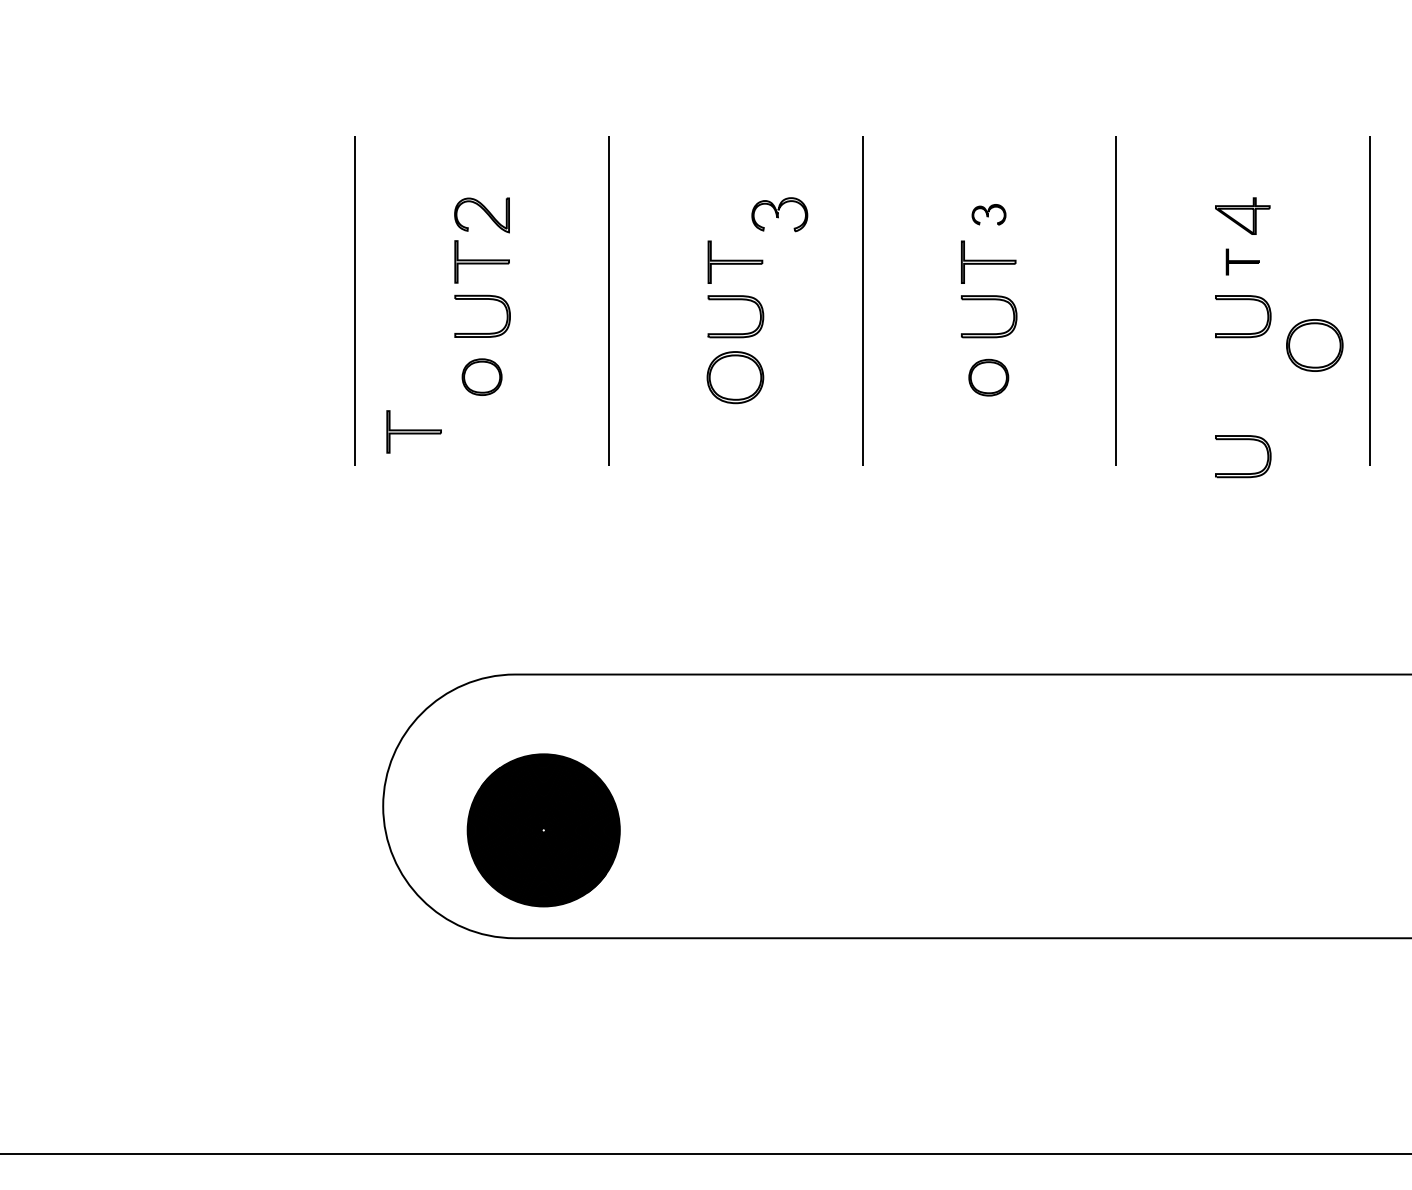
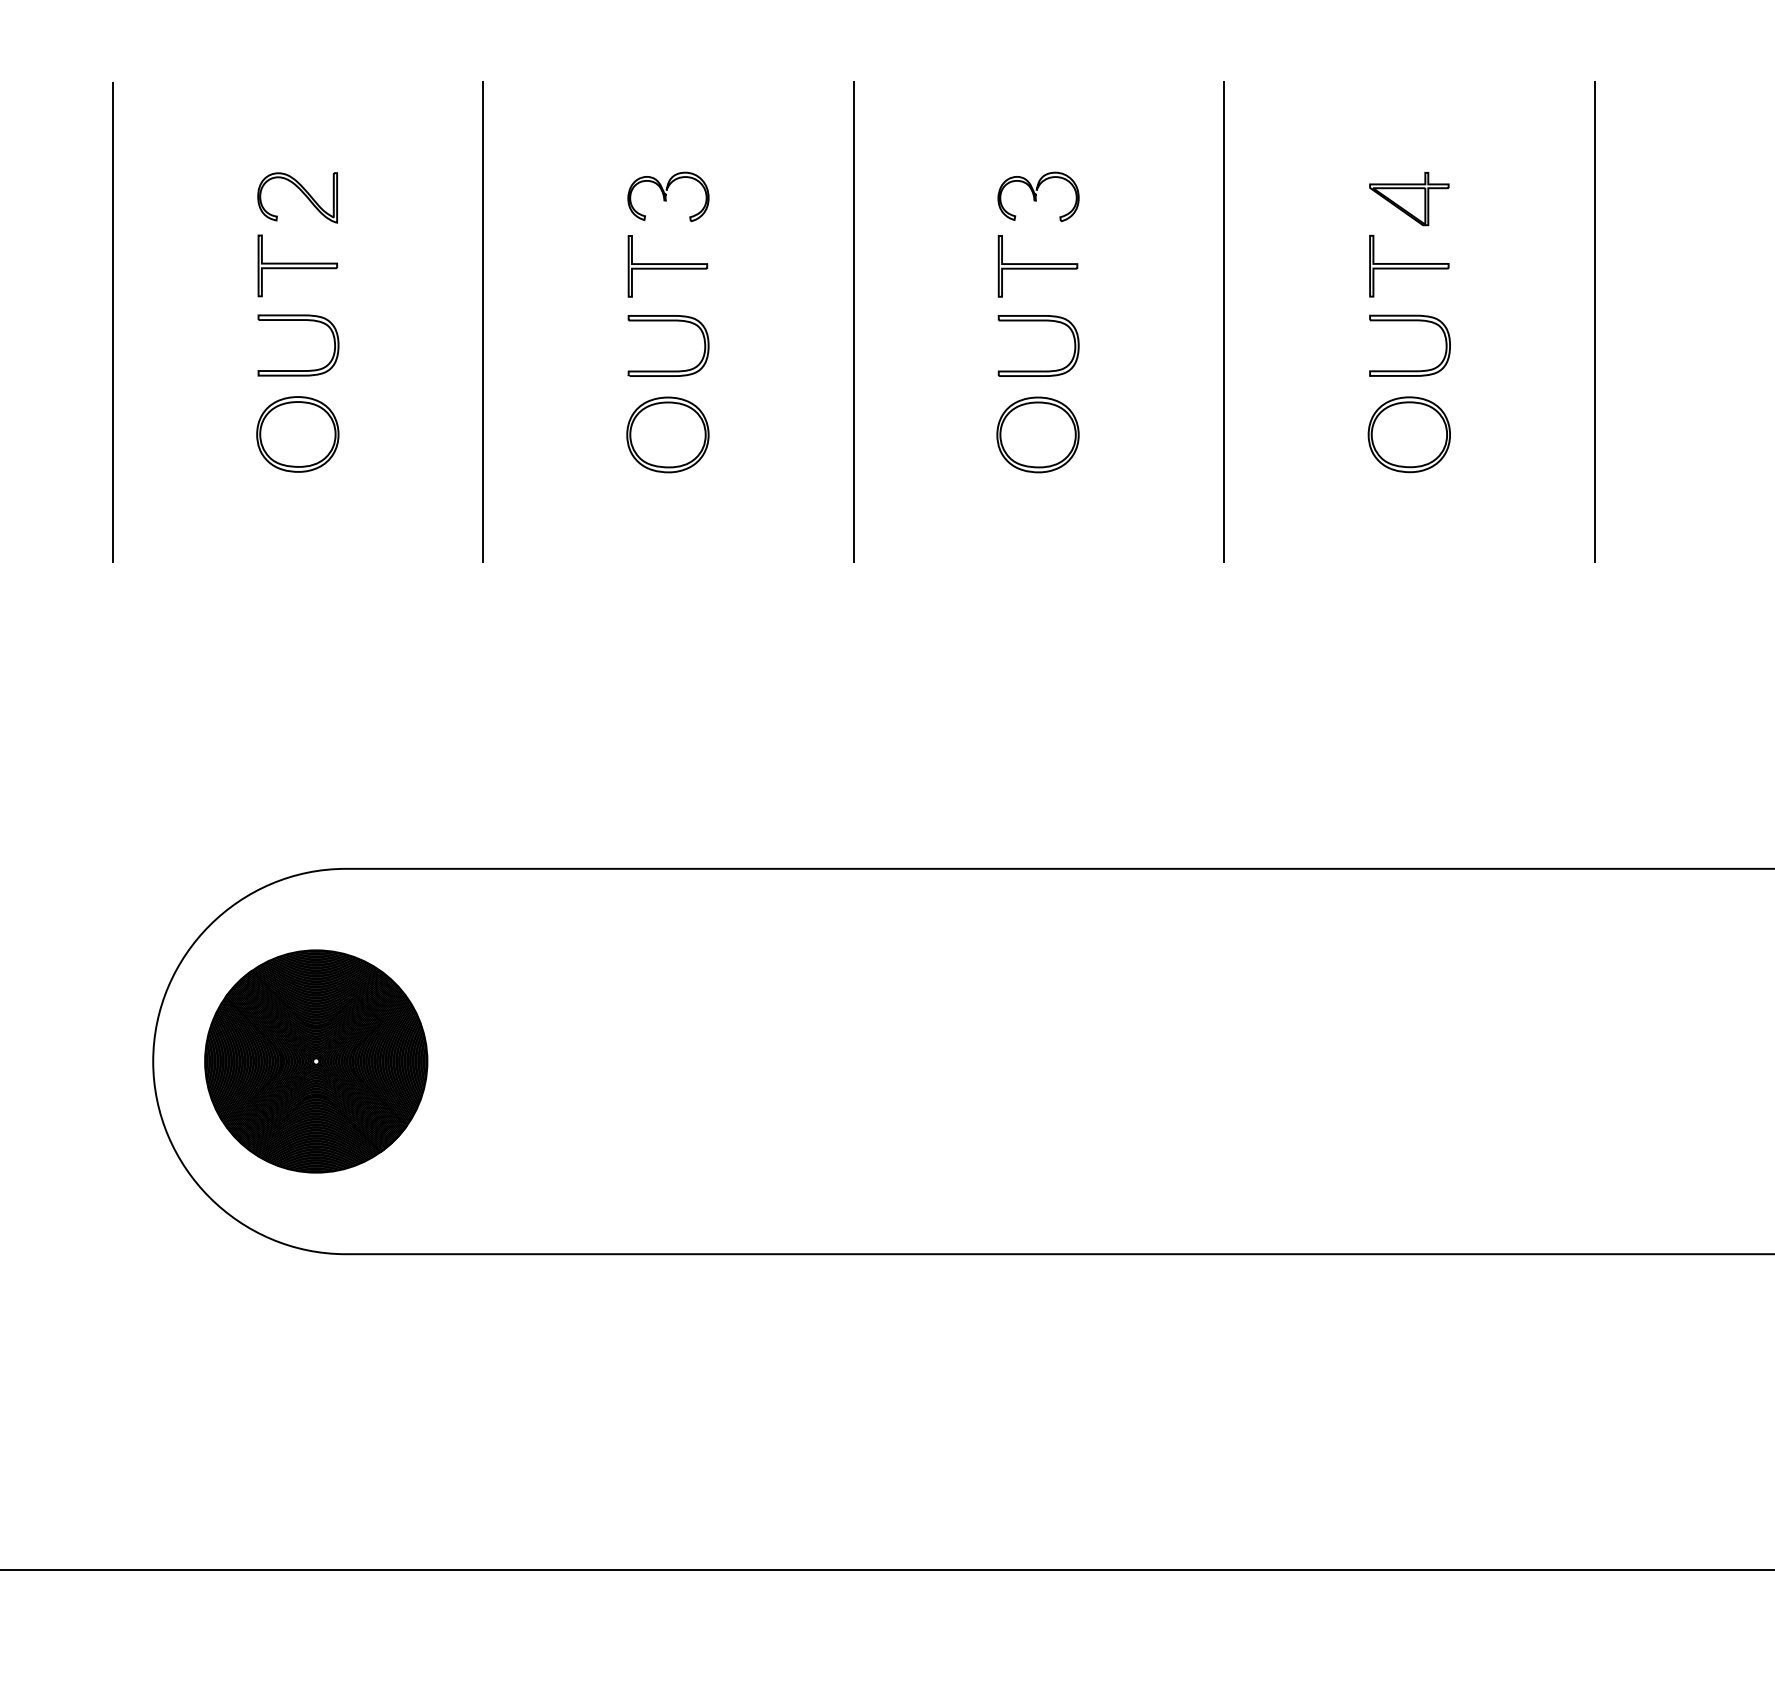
part: (779, 214) -> (668, 196), moved
part: (988, 214) -> (1037, 196), size x1.67
part: (1242, 261) -> (1408, 265), size x1.67
part: (1314, 345) -> (1408, 434), moved
part: (481, 376) -> (296, 433), size x1.43
part: (988, 377) -> (1037, 434), size x1.43
part: (413, 431) -> (197, 513), removed
part: (1243, 440) -> (1410, 526), removed
part: (543, 830) -> (315, 1061), moved

